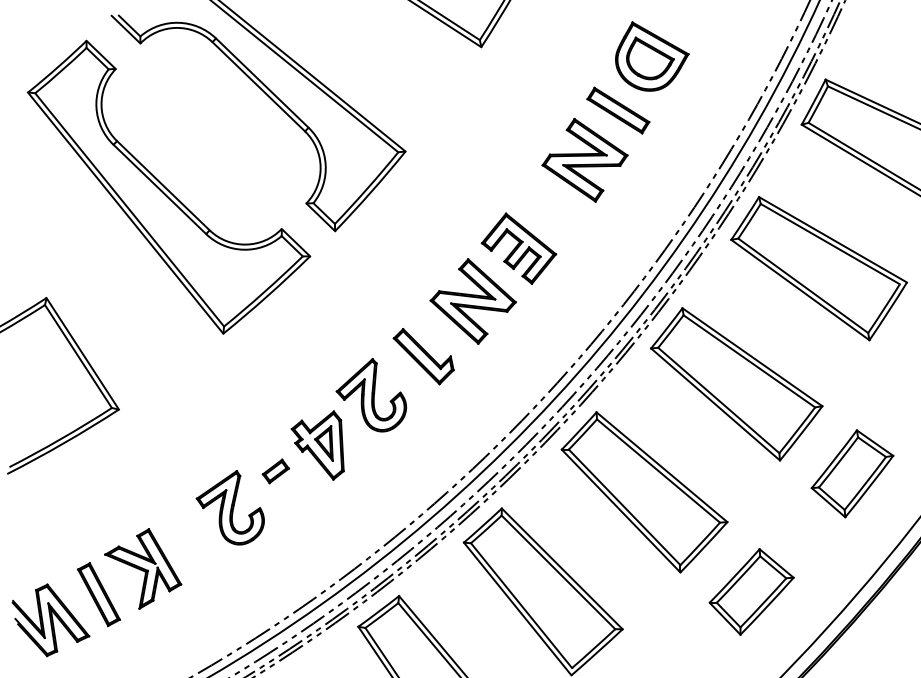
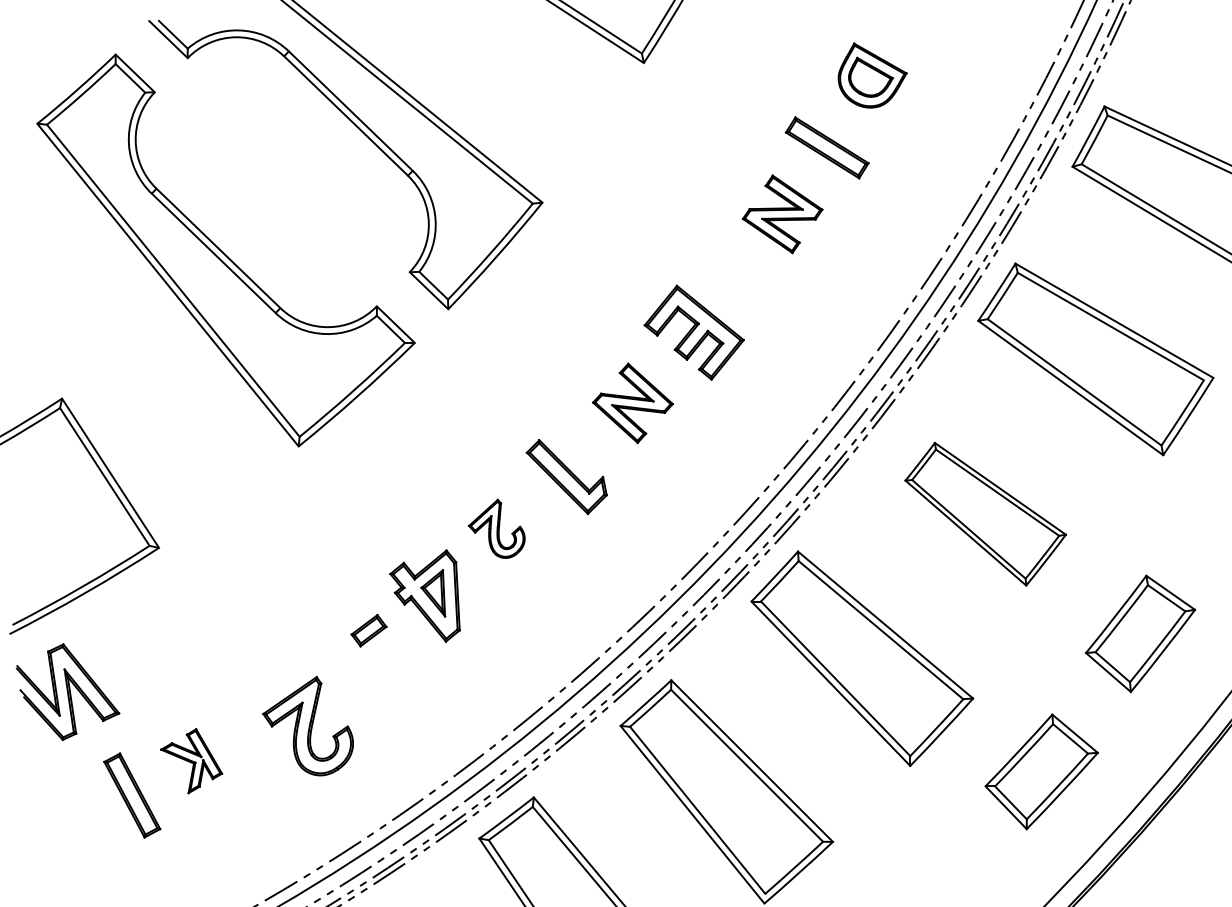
part: (652, 56) -> (872, 75), size x0.7
part: (584, 159) -> (781, 213), size x0.7
part: (472, 301) -> (632, 403), size x0.7
part: (736, 384) -> (985, 514), size x0.7
part: (371, 395) -> (496, 529), size x0.6
part: (229, 507) -> (306, 725), moved
part: (143, 568) -> (191, 760), size x0.6
part: (751, 591) -> (1041, 771), moved
part: (50, 620) -> (67, 692), moved

